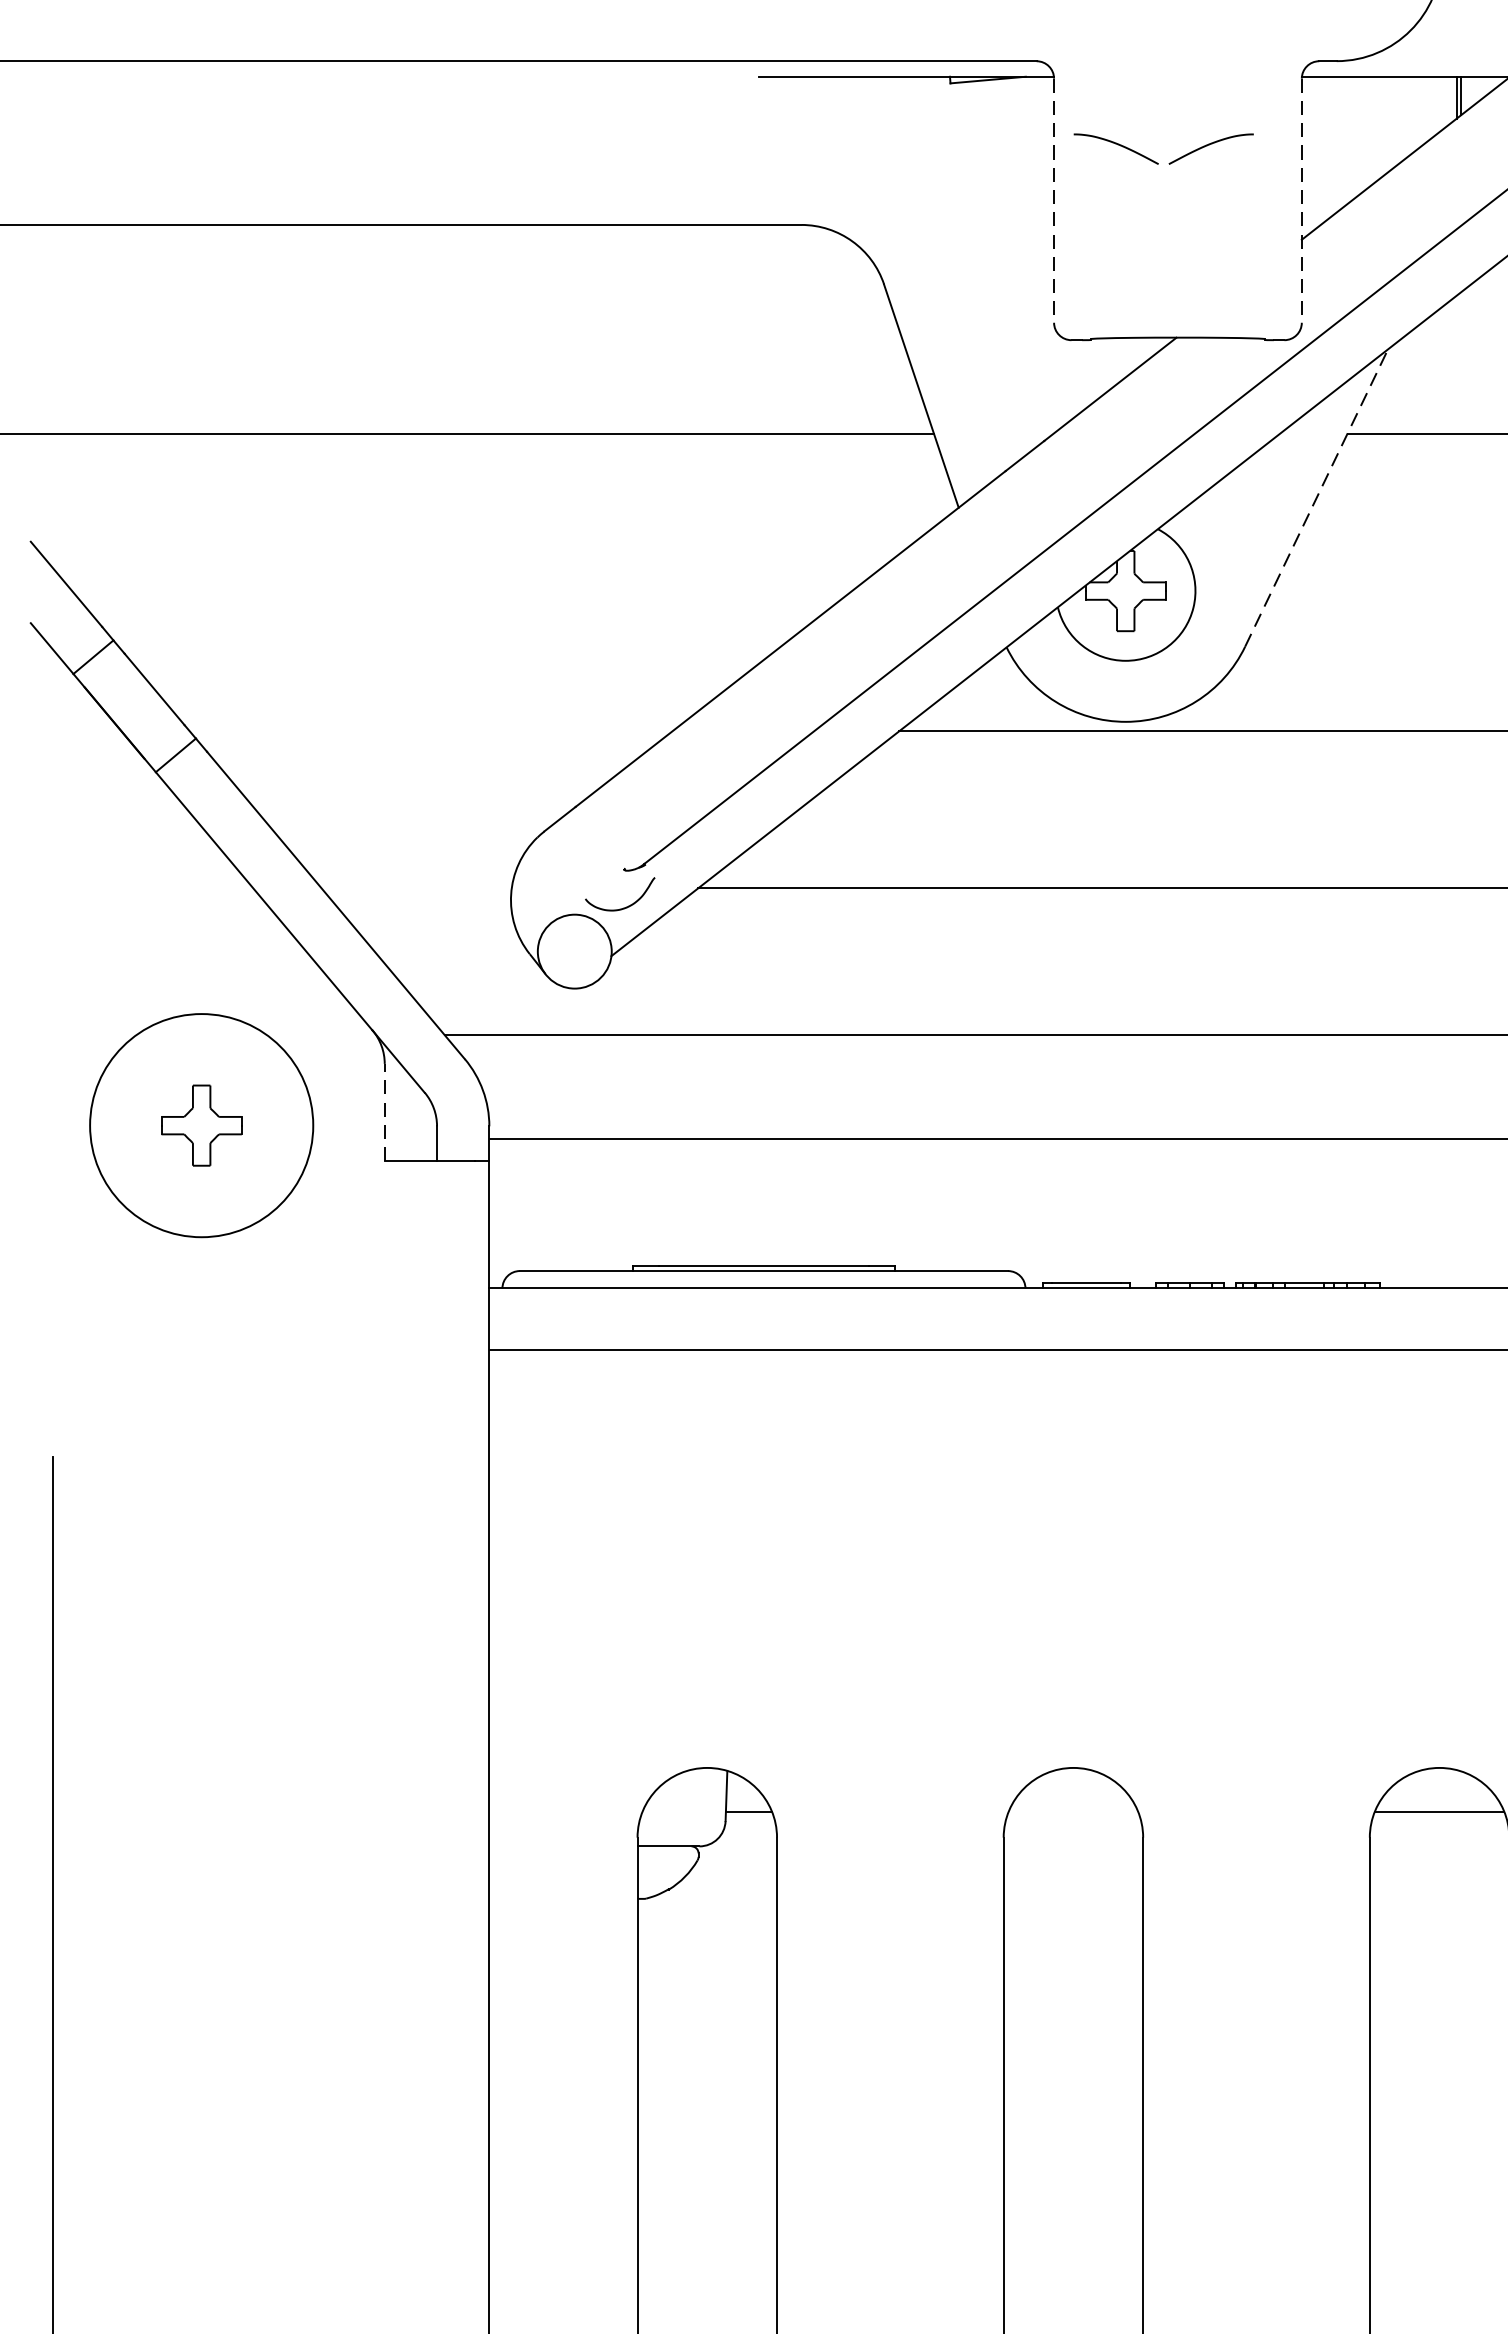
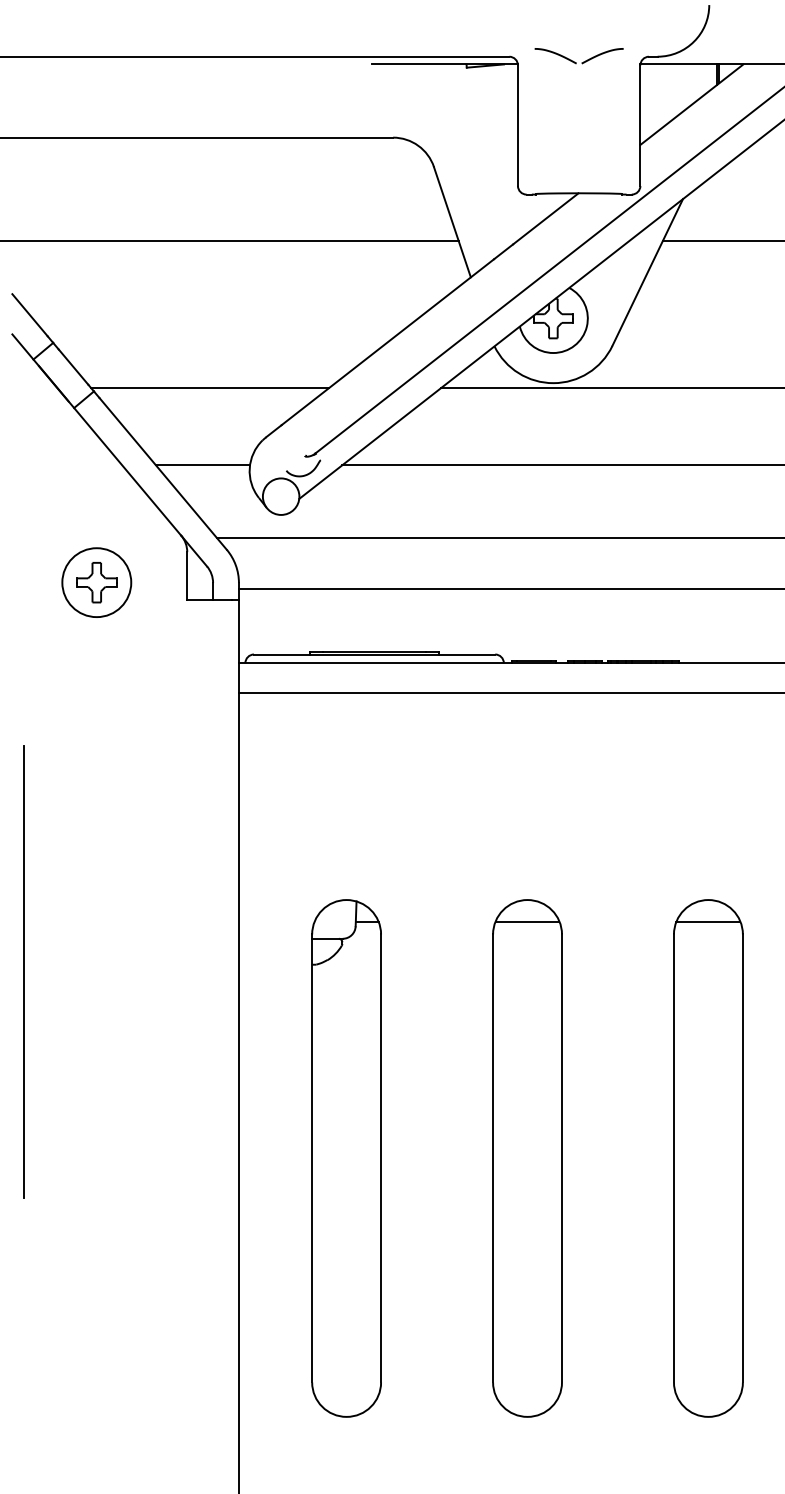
part: (1158, 161) -> (576, 62), moved
line: (1053, 202) -> (517, 126), dashed -> solid
line: (1302, 202) -> (640, 126), dashed -> solid
line: (1316, 497) -> (647, 272), dashed -> solid
line: (431, 730) -> (210, 387), added
line: (417, 888) -> (203, 465), added
line: (385, 1111) -> (187, 575), dashed -> solid
circle: (201, 1125) -> (96, 582), size x0.62
line: (1073, 1811) -> (527, 921), added

